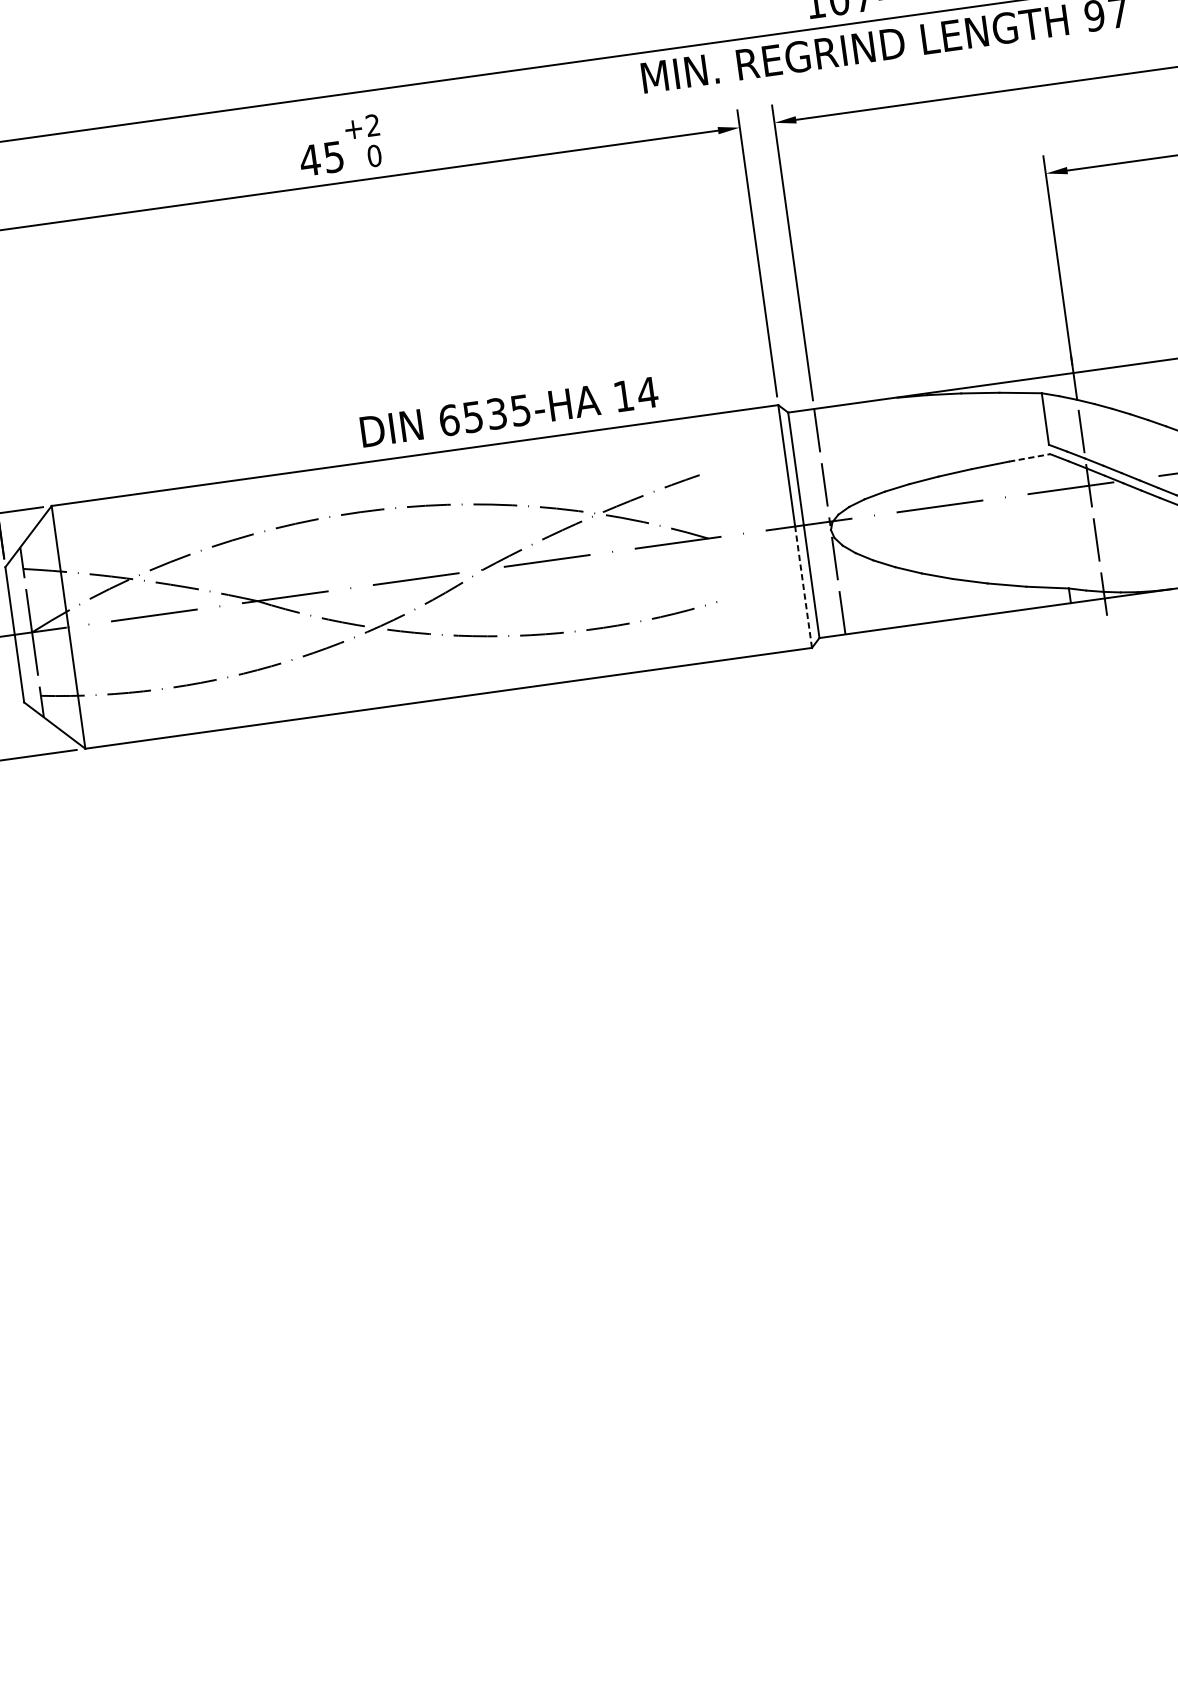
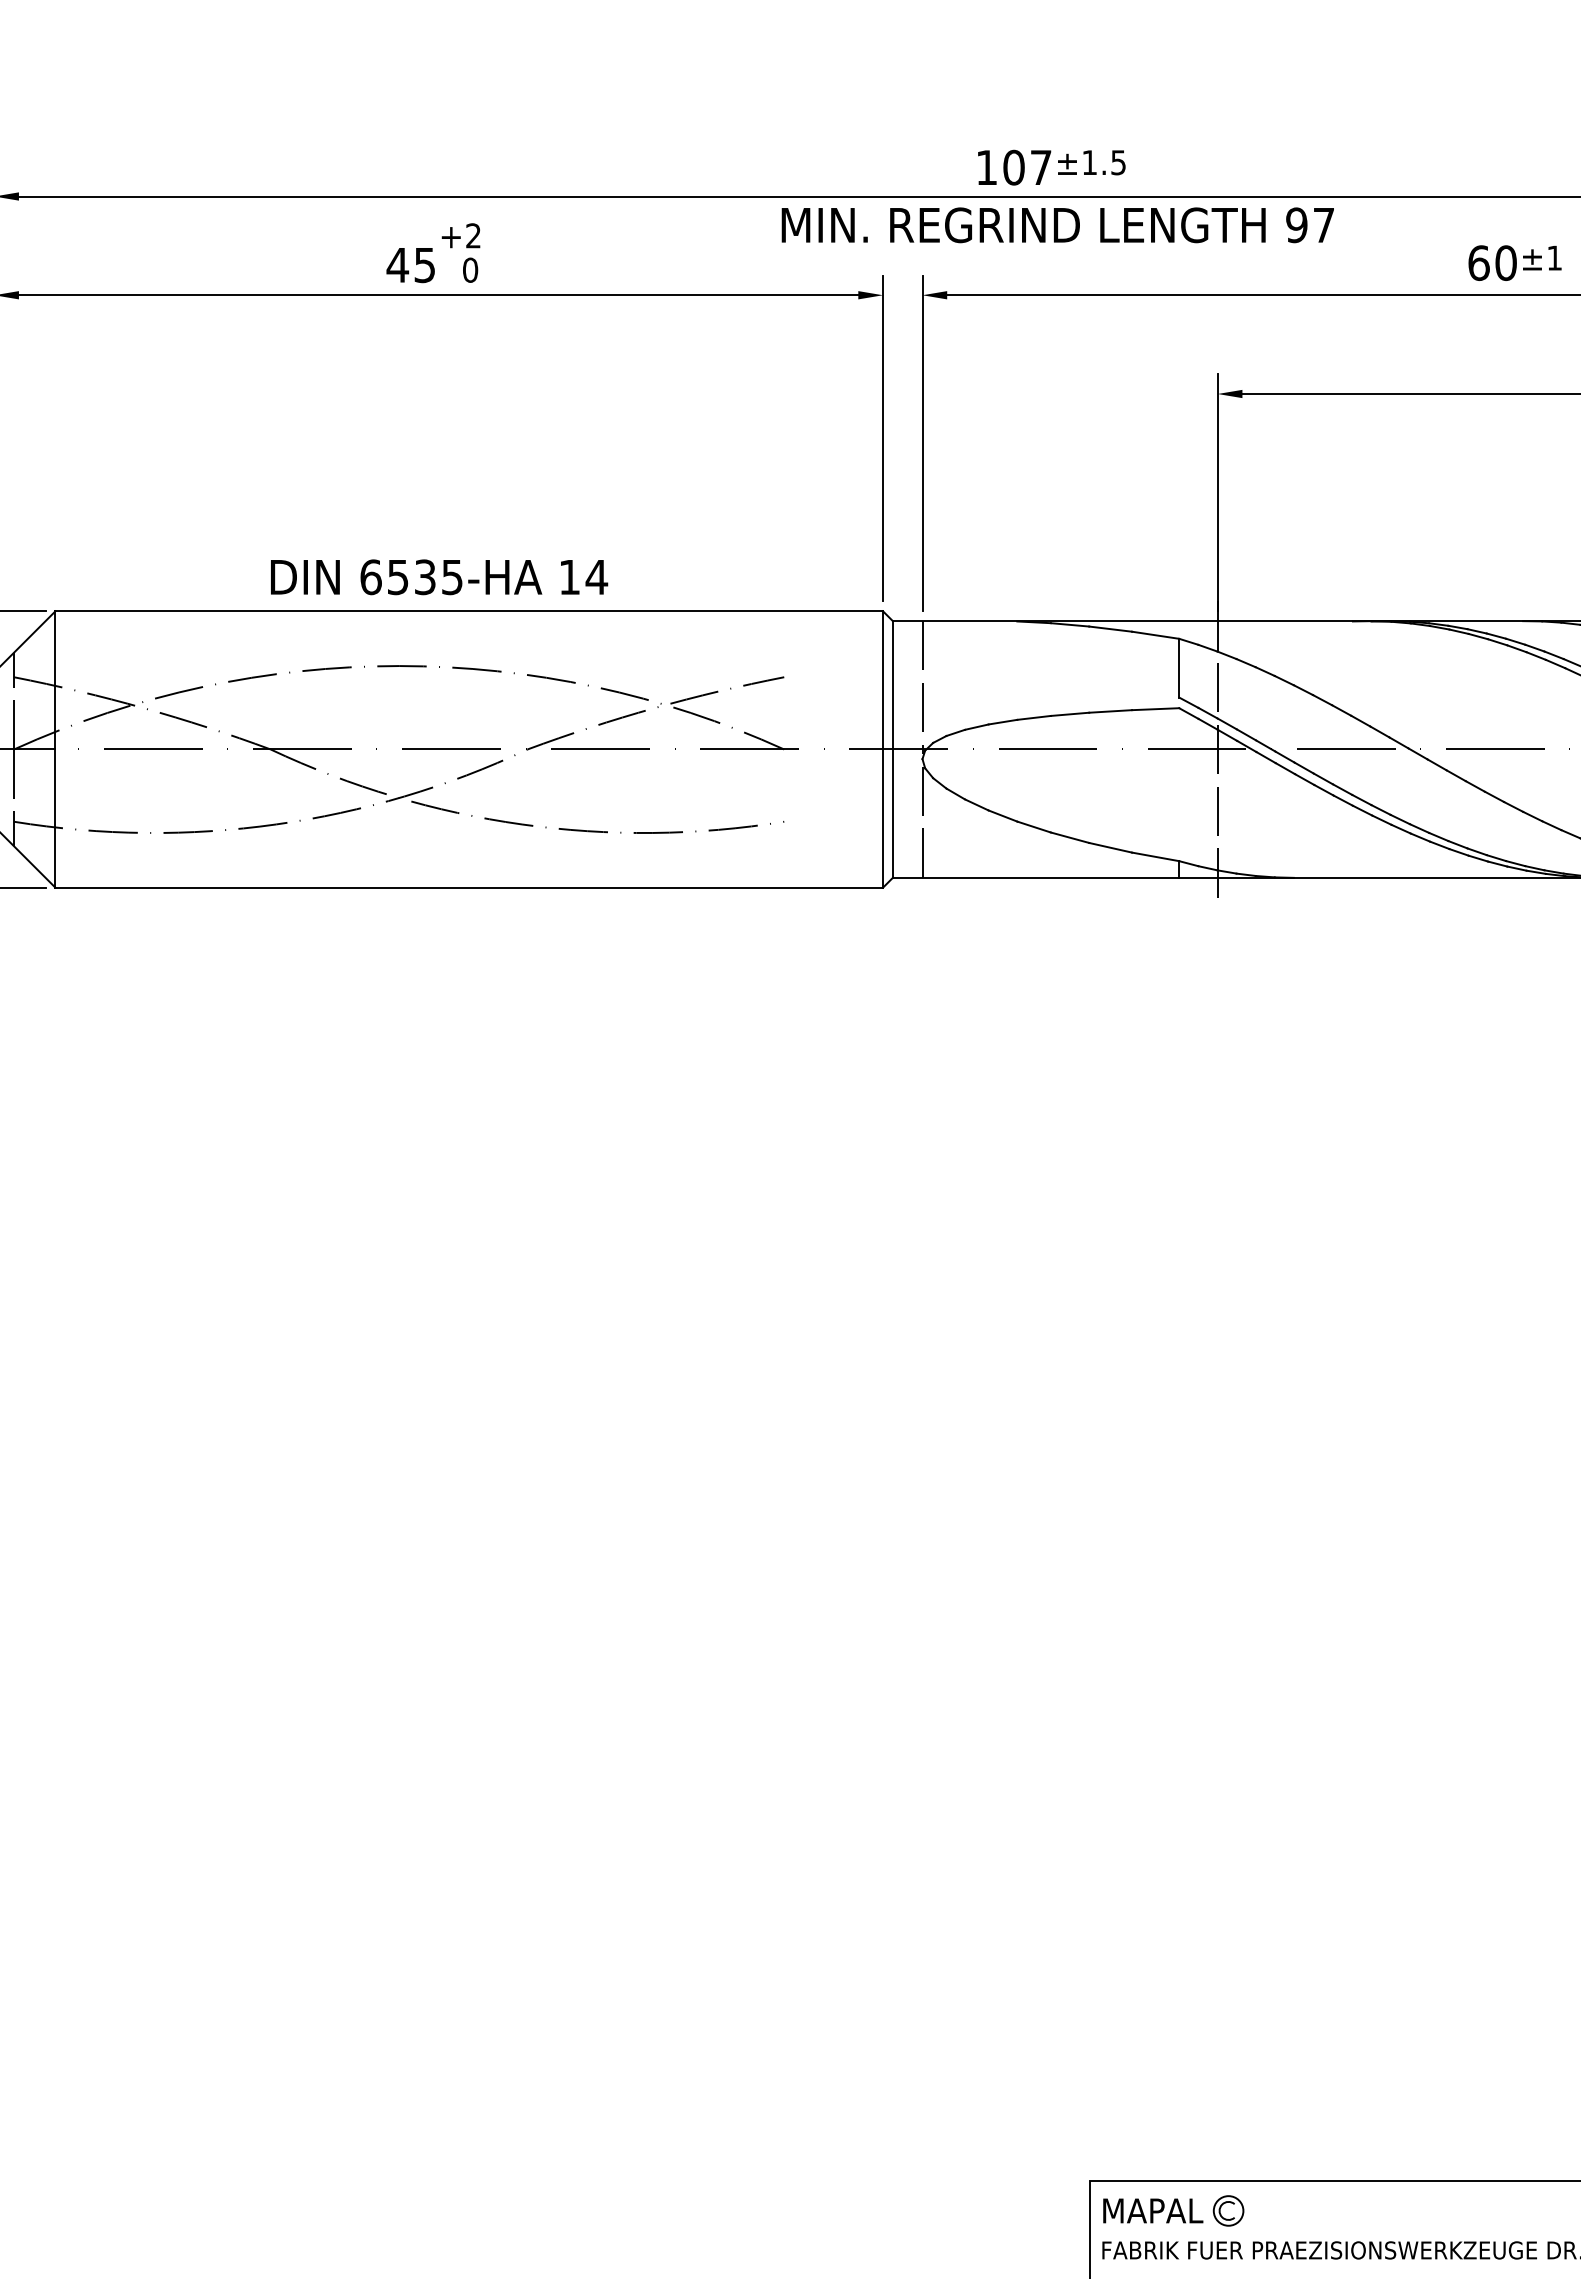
text: (509, 412) -> (439, 577), moved
line: (1029, 458) -> (1155, 709), dashed -> solid
line: (803, 587) -> (882, 818), dashed -> solid

